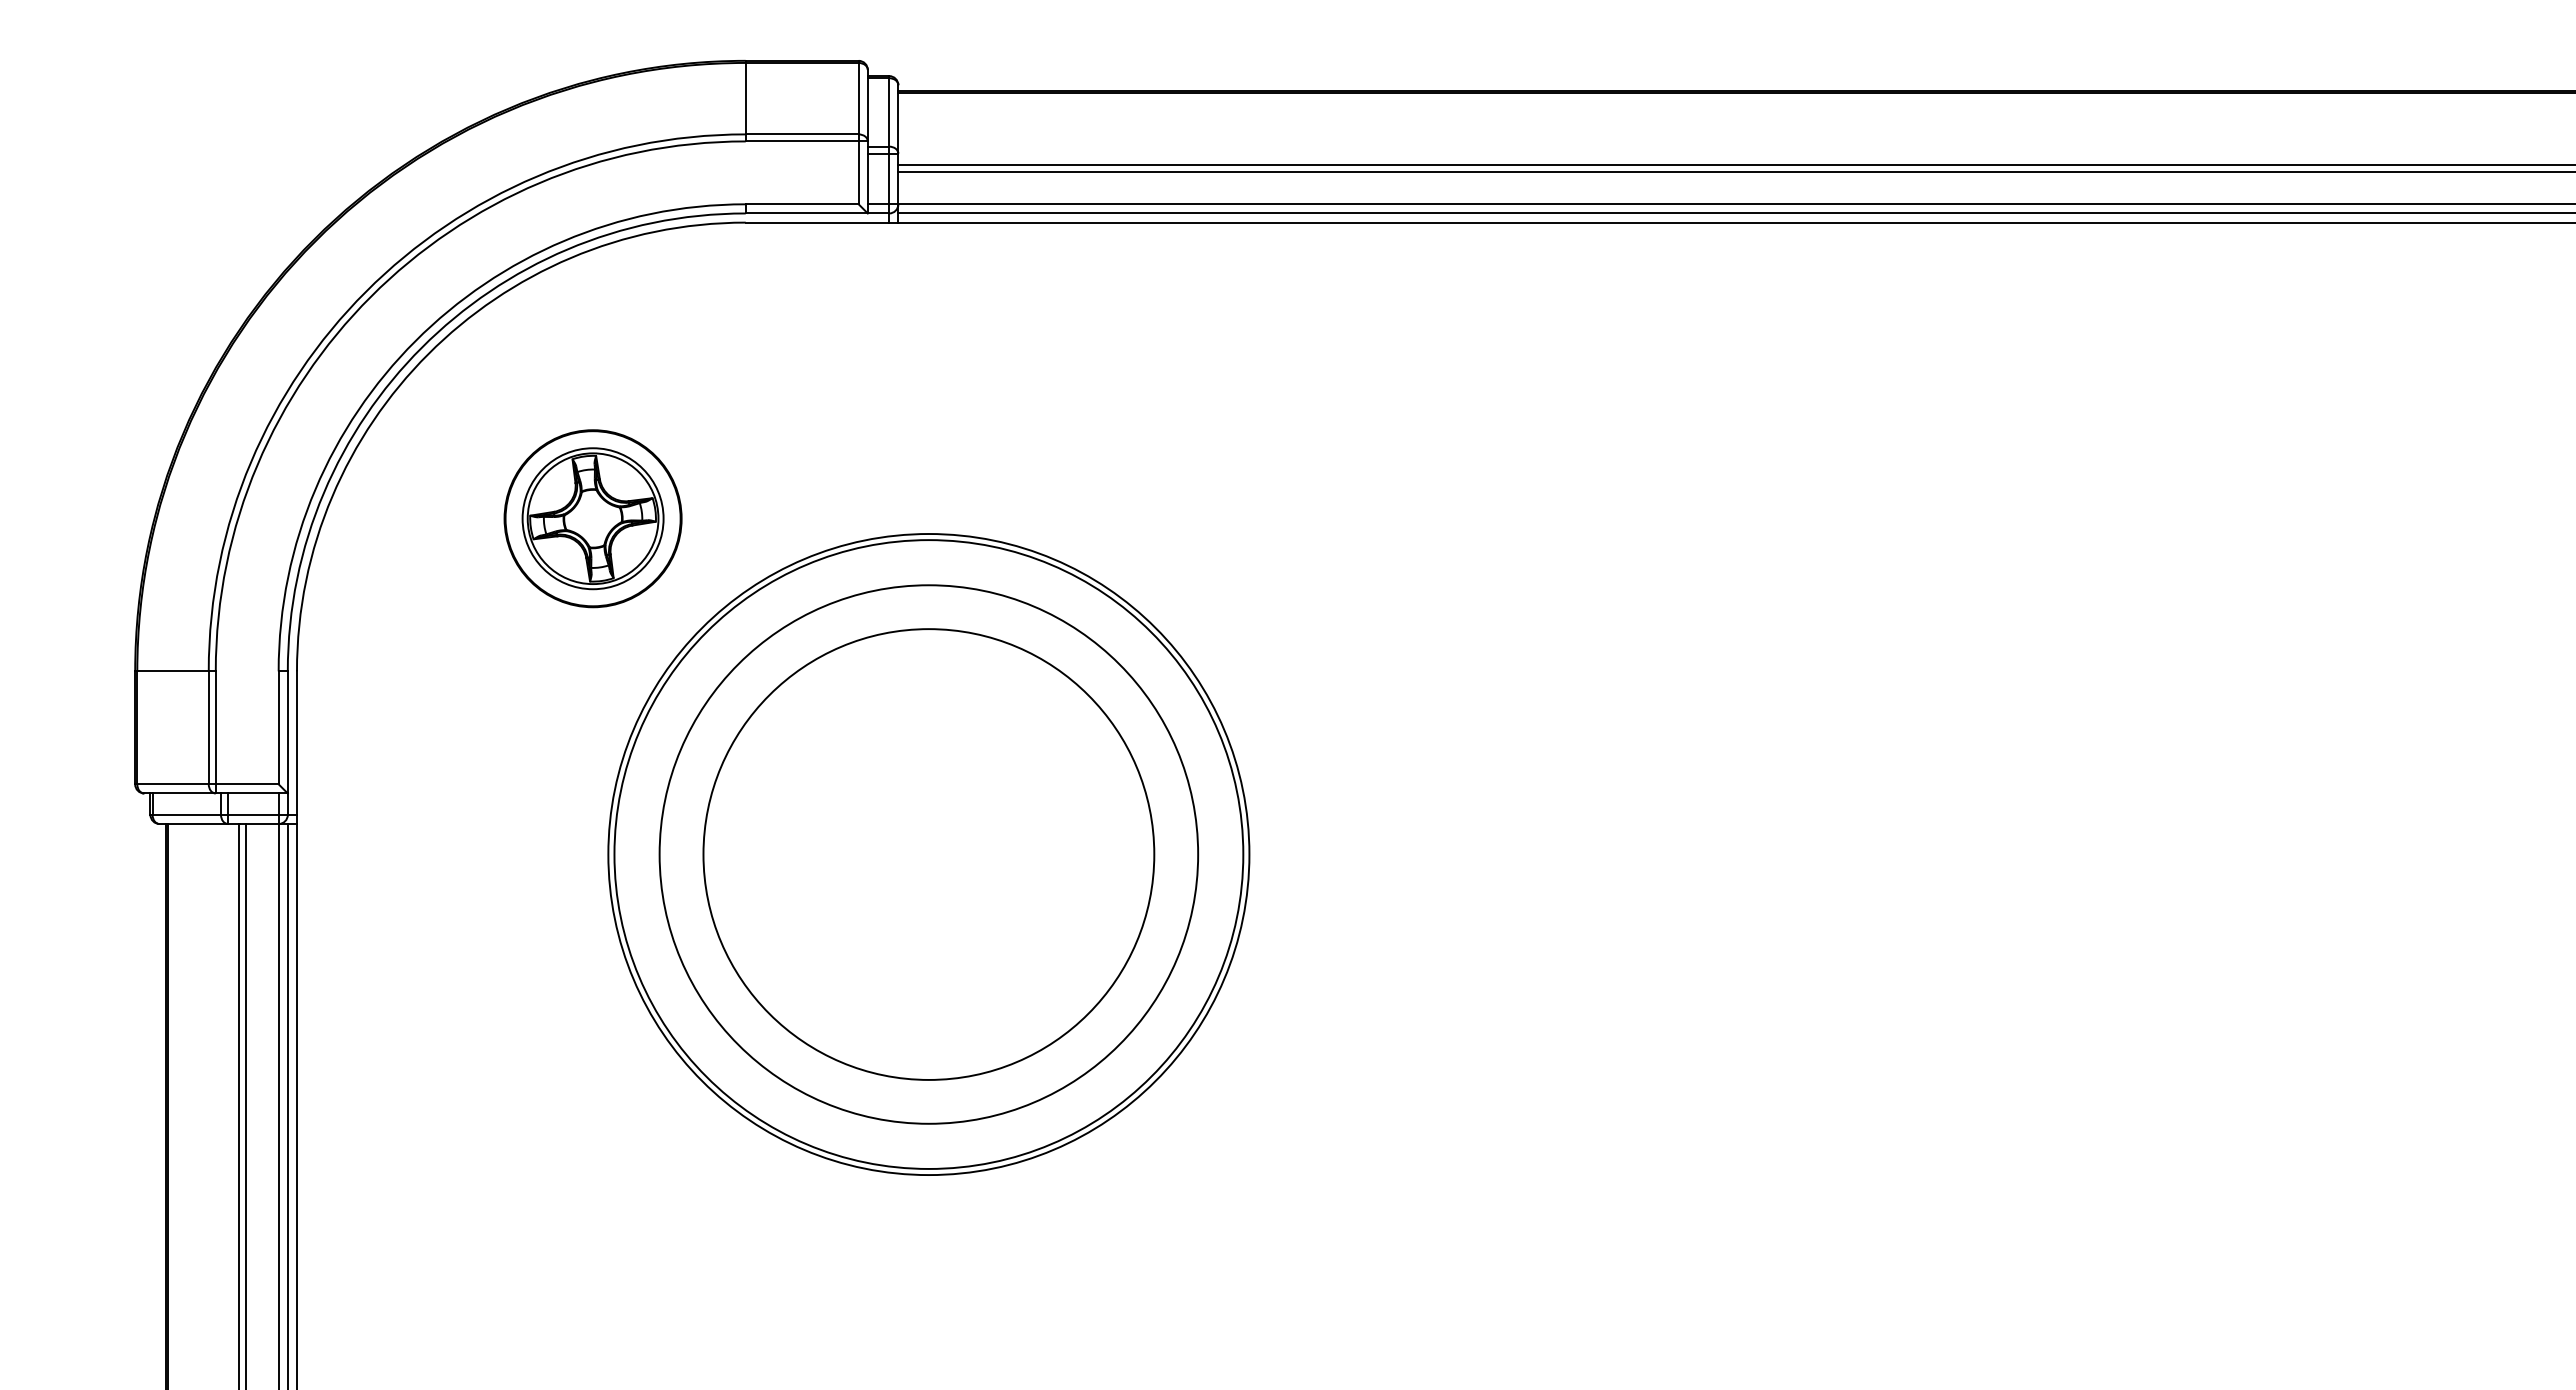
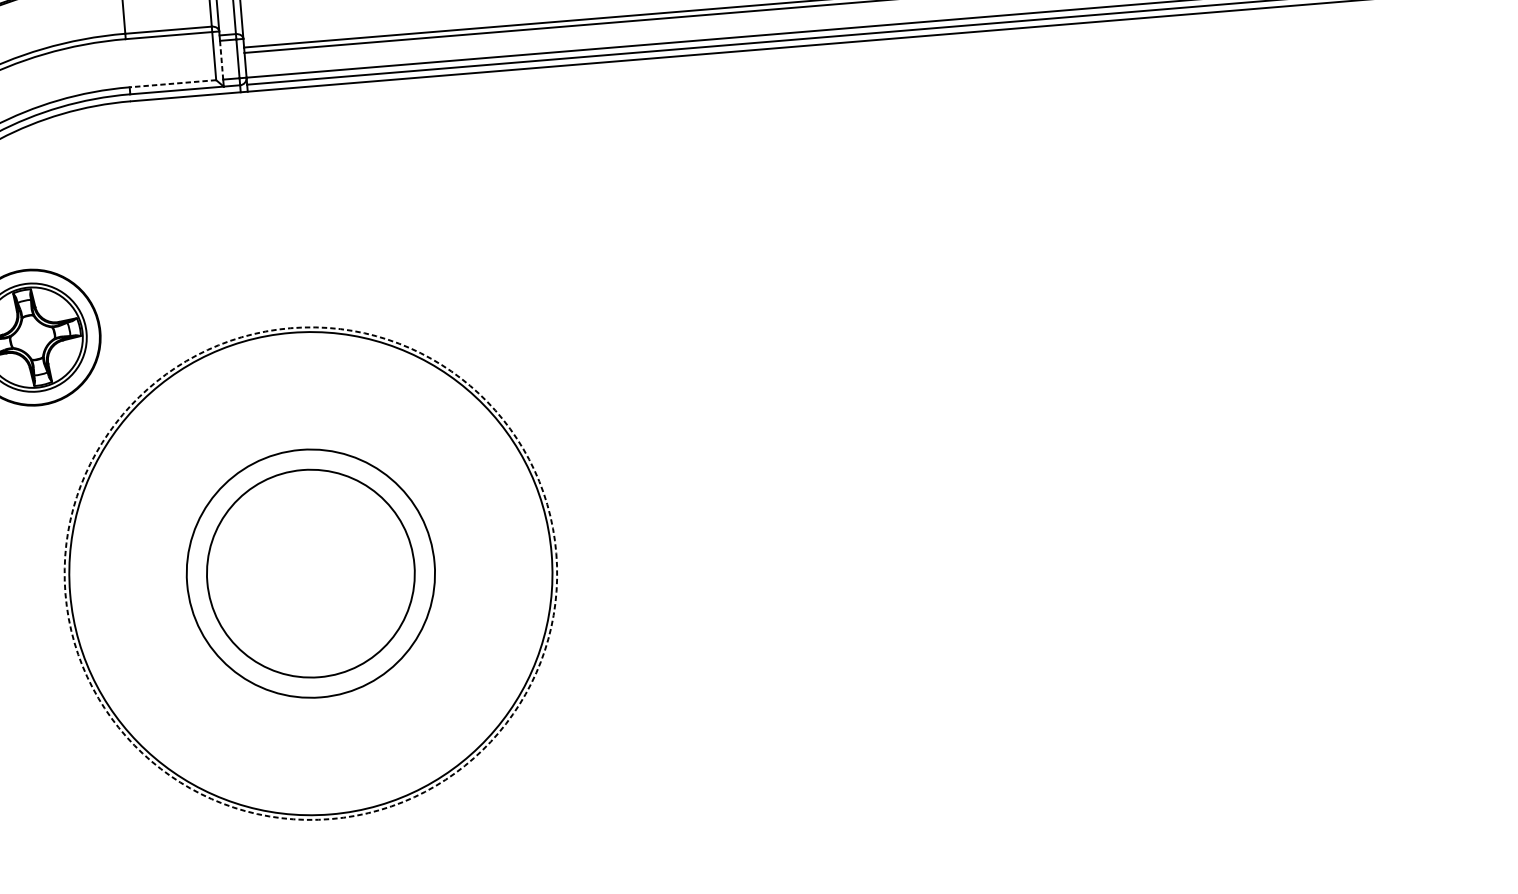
line: (867, 179) -> (221, 60), solid -> dashed
line: (801, 204) -> (172, 83), solid -> dashed
circle: (928, 854) -> (310, 573), size x0.6
circle: (928, 854) -> (310, 573), size x0.6
circle: (928, 854) -> (310, 573), solid -> dashed

